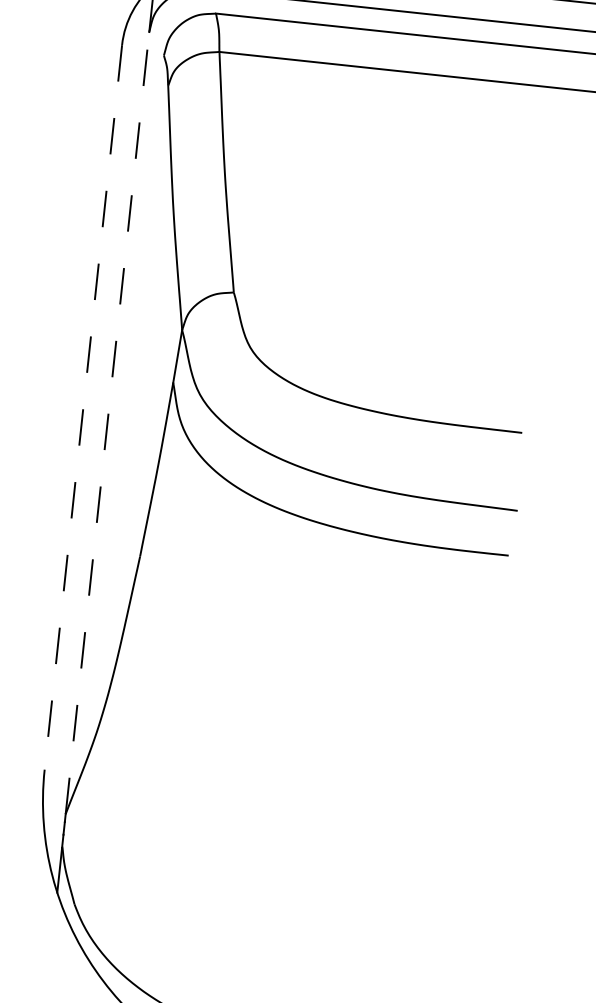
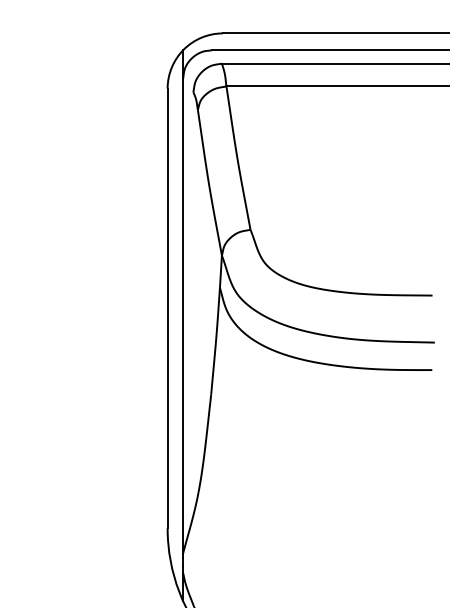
line: (83, 407) -> (167, 308), dashed -> solid
line: (108, 421) -> (183, 315), dashed -> solid

